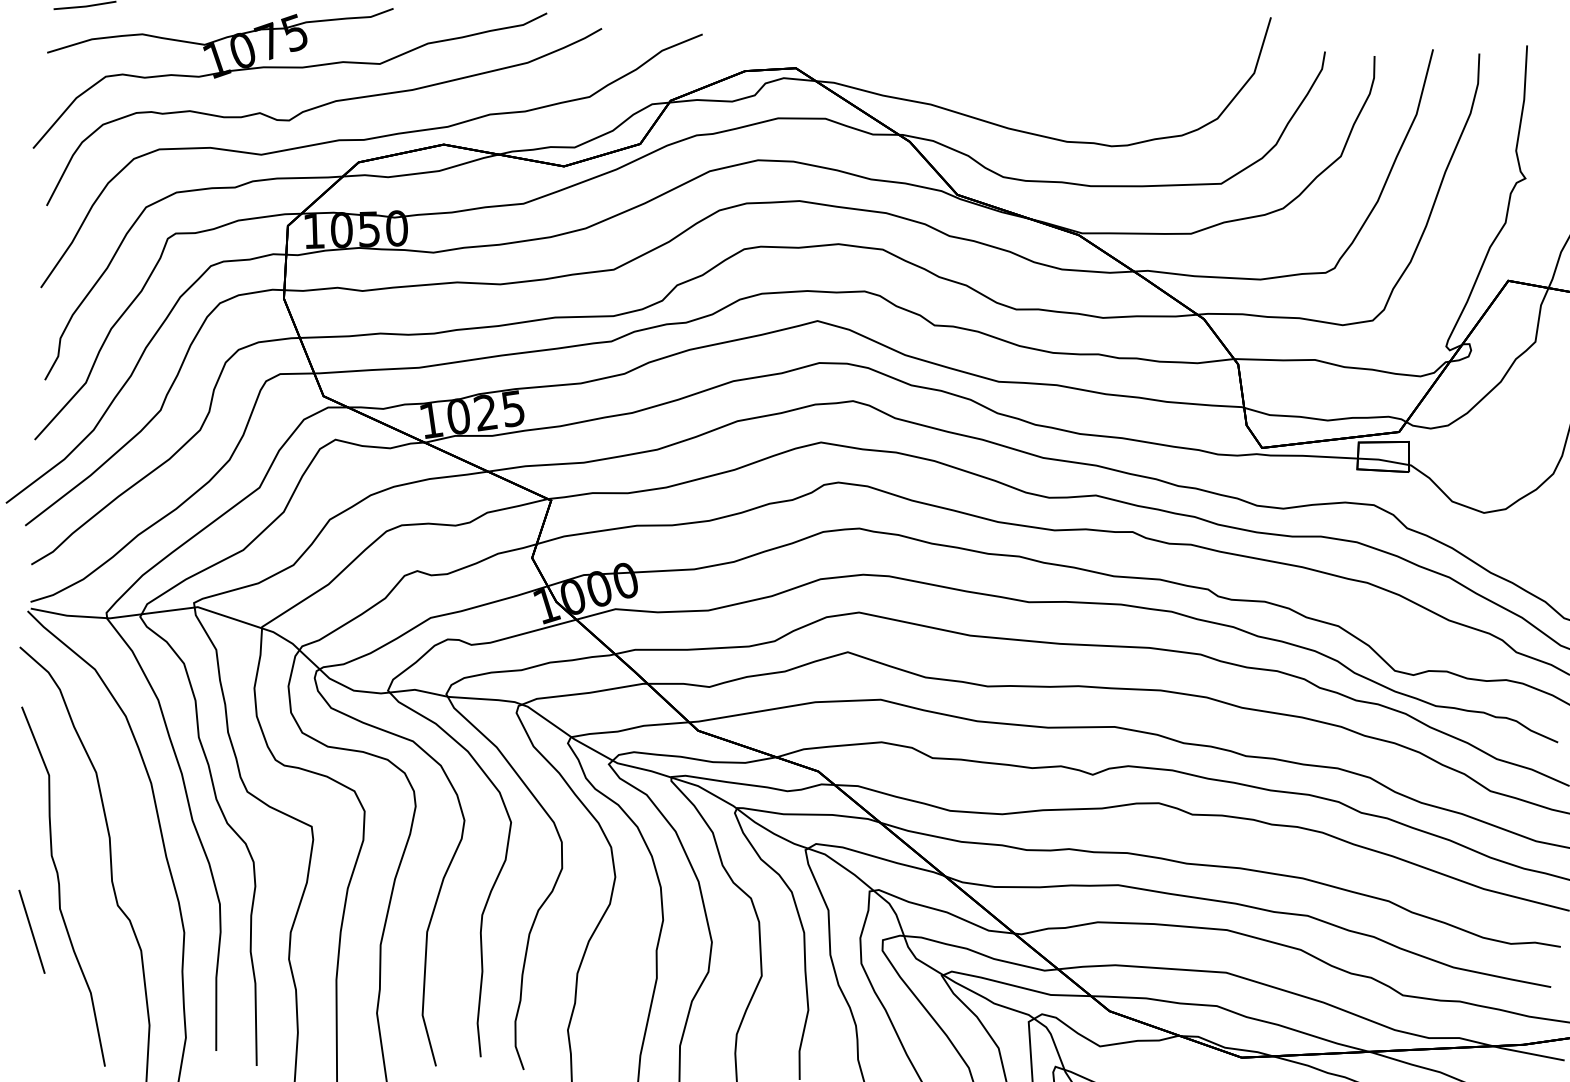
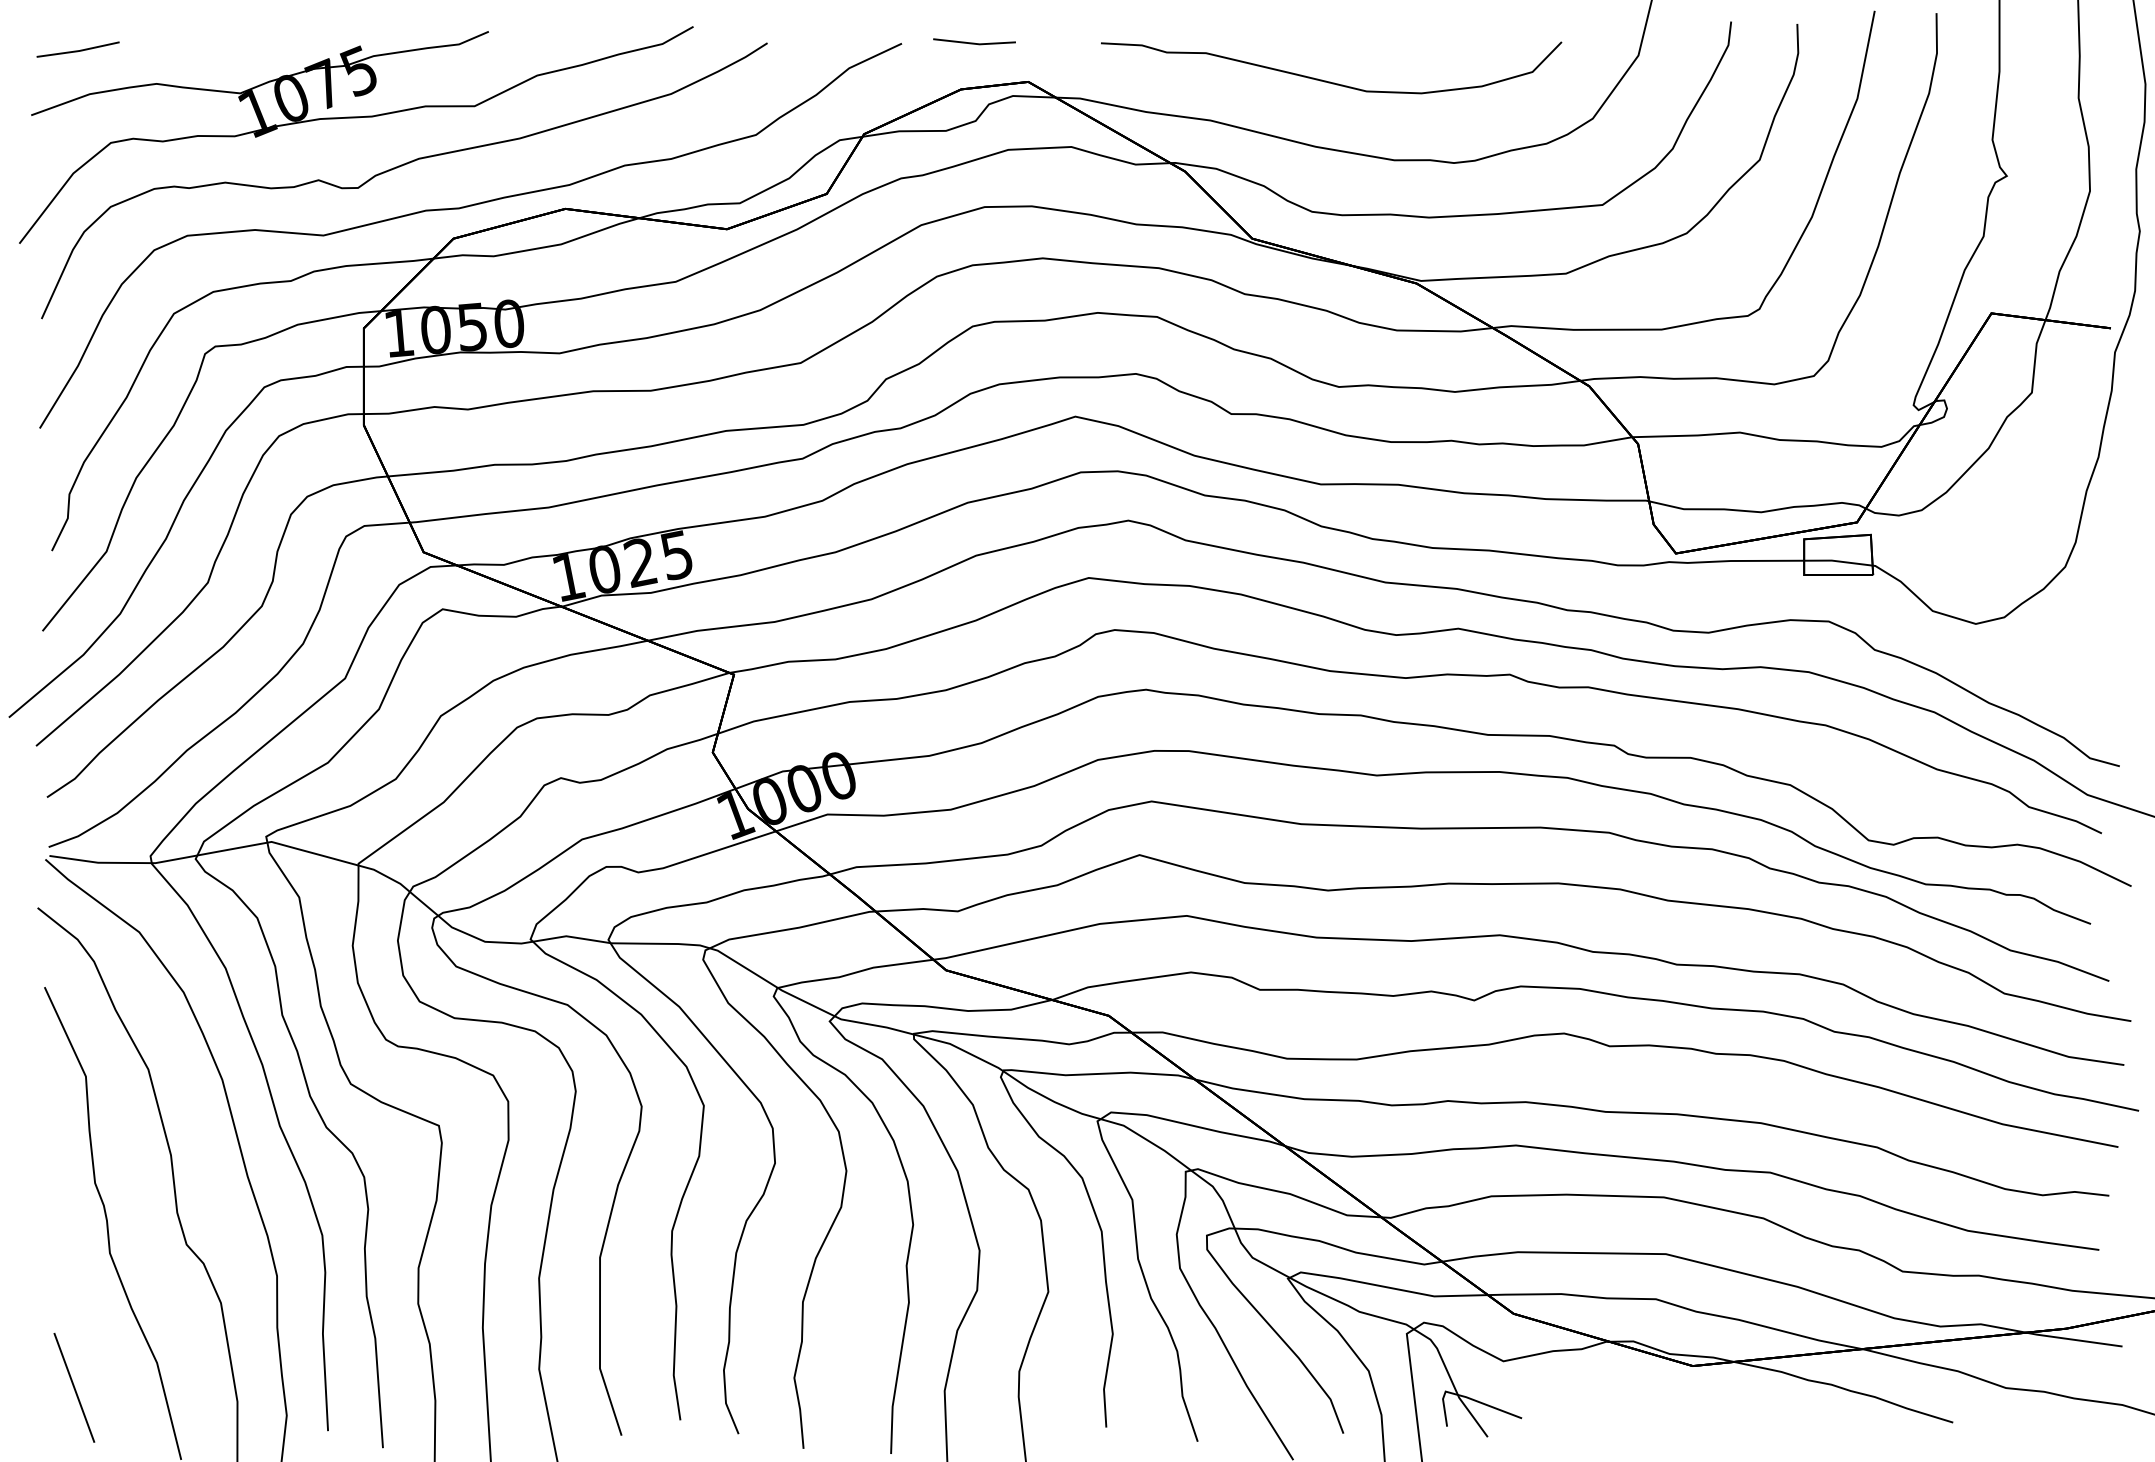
line: (757, 36) -> (974, 42), added
curve: (1019, 79) -> (1326, 80), added
line: (32, 931) -> (74, 1387), moved

